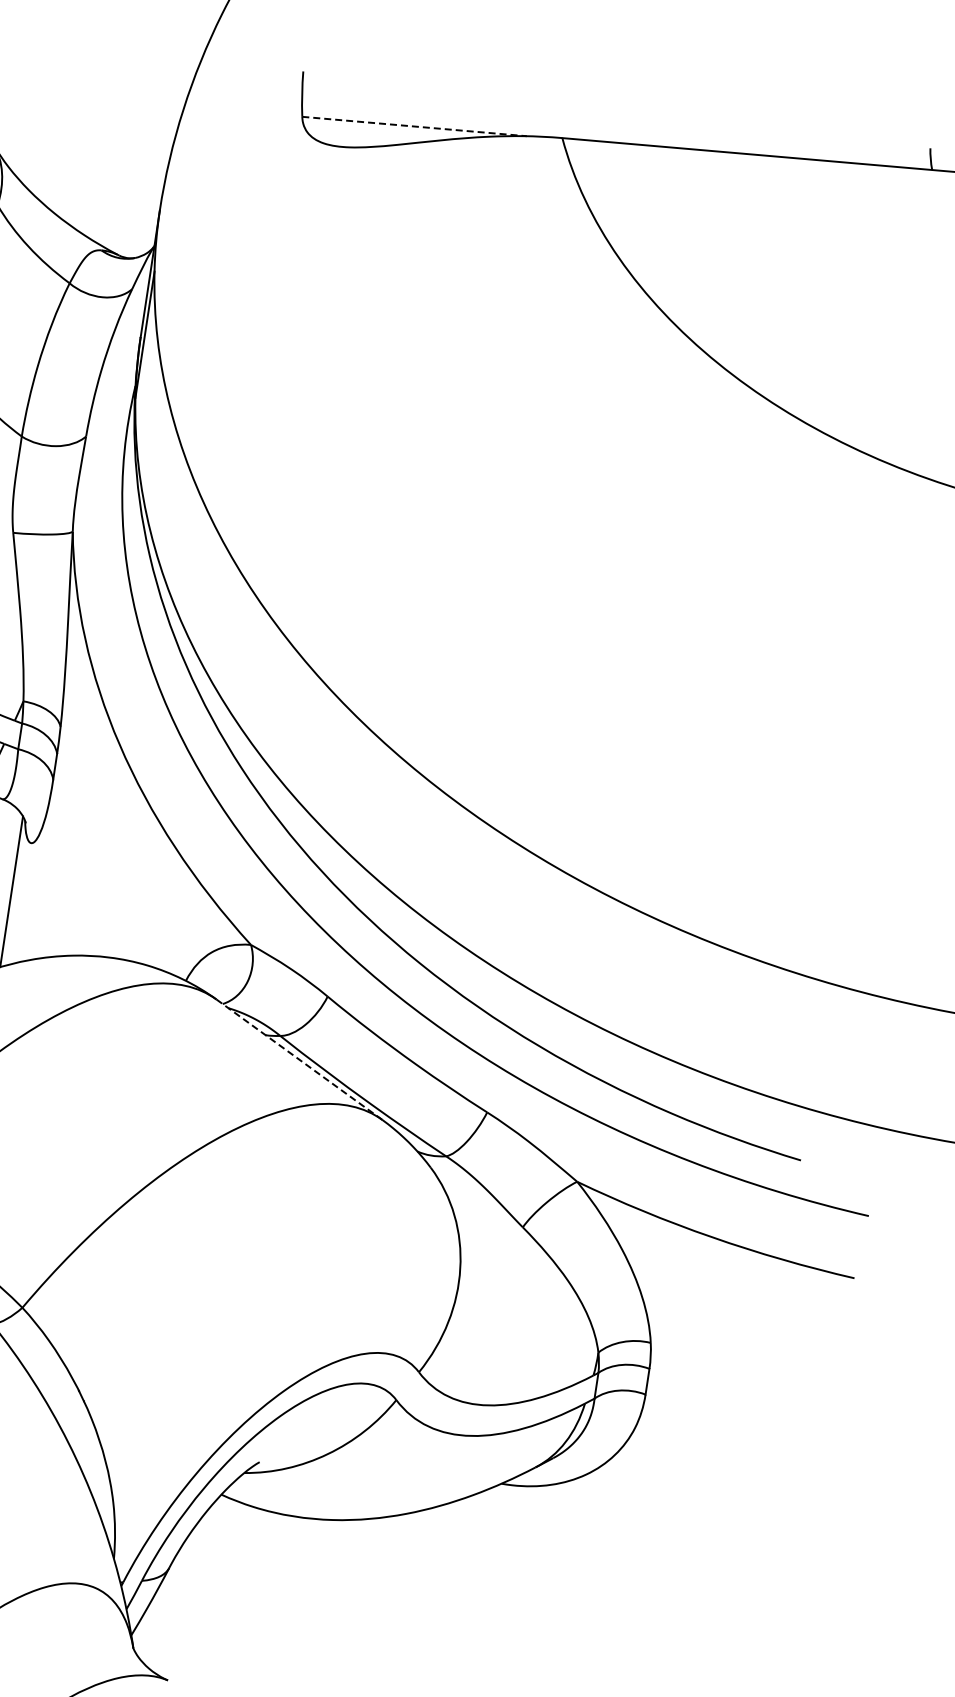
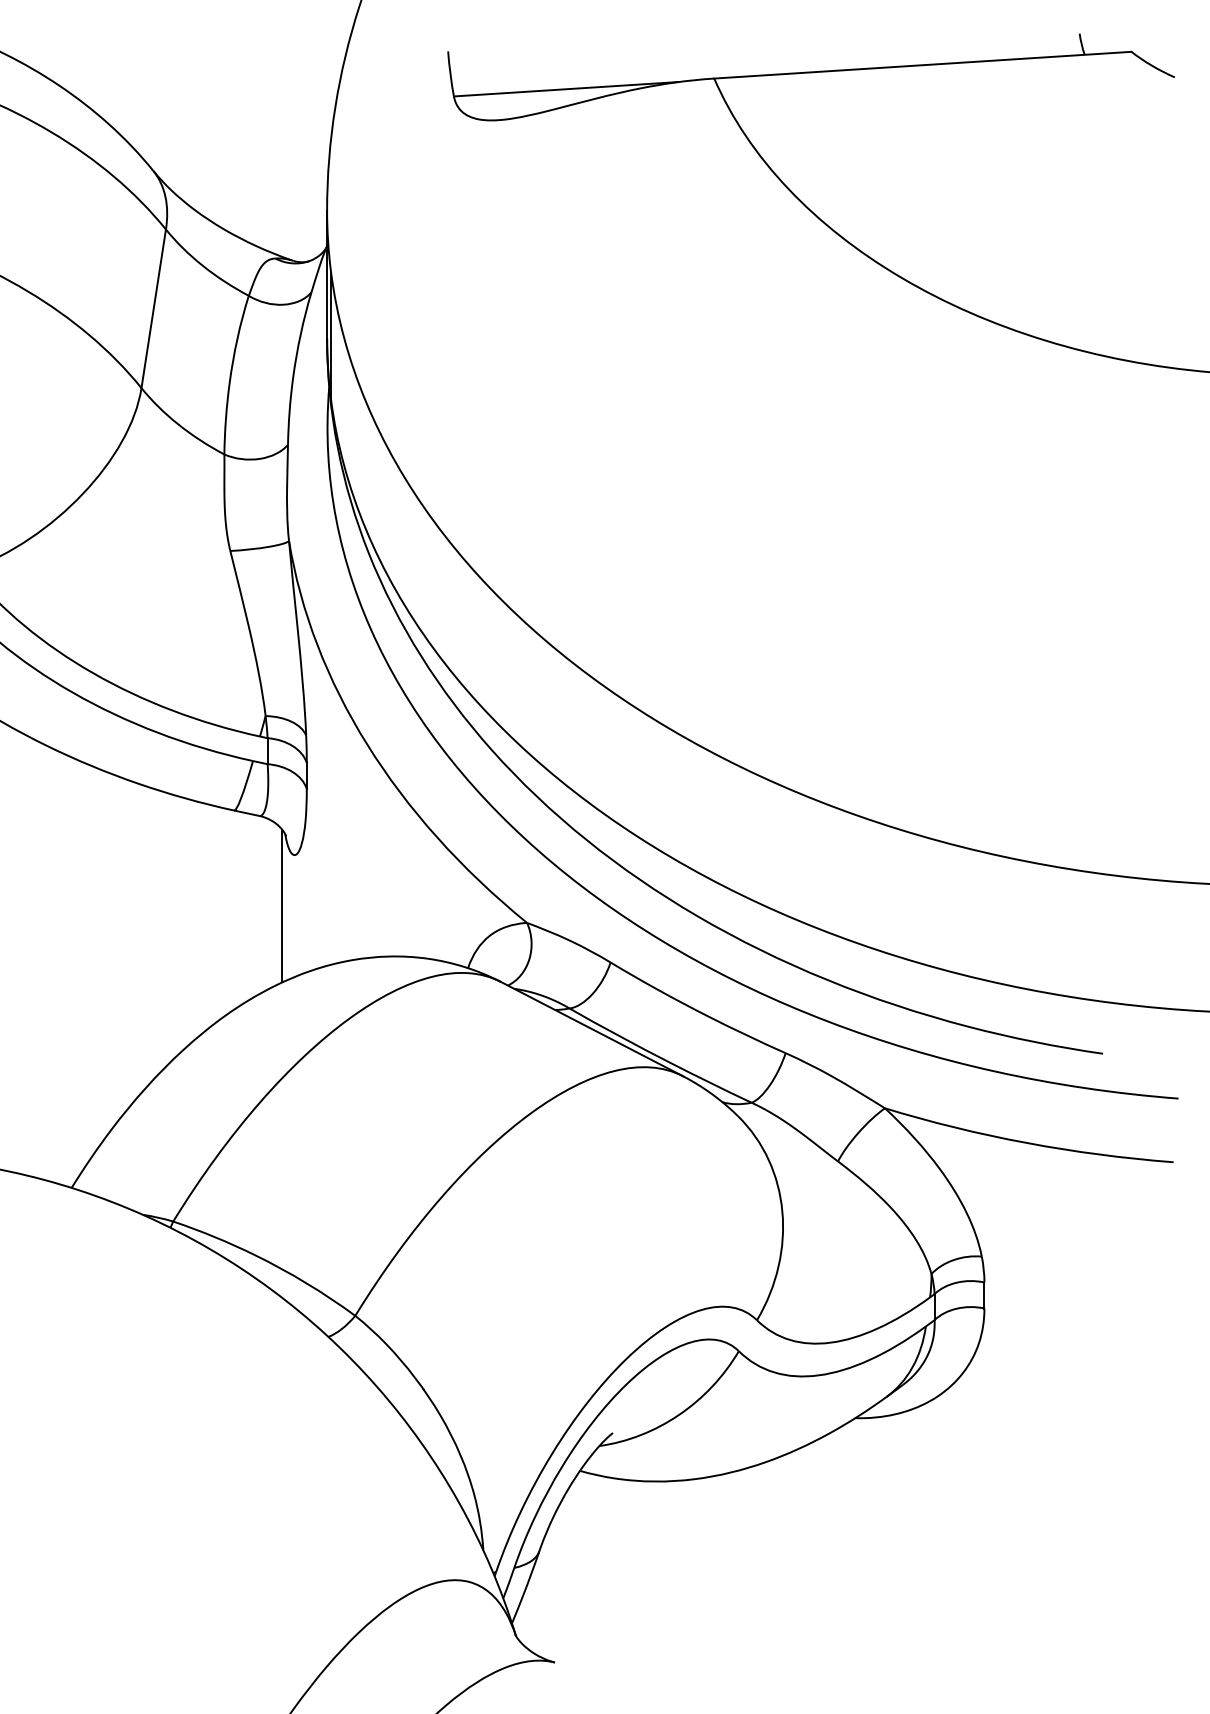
line: (414, 126) -> (566, 89), dashed -> solid
line: (299, 1060) -> (592, 1029), dashed -> solid

